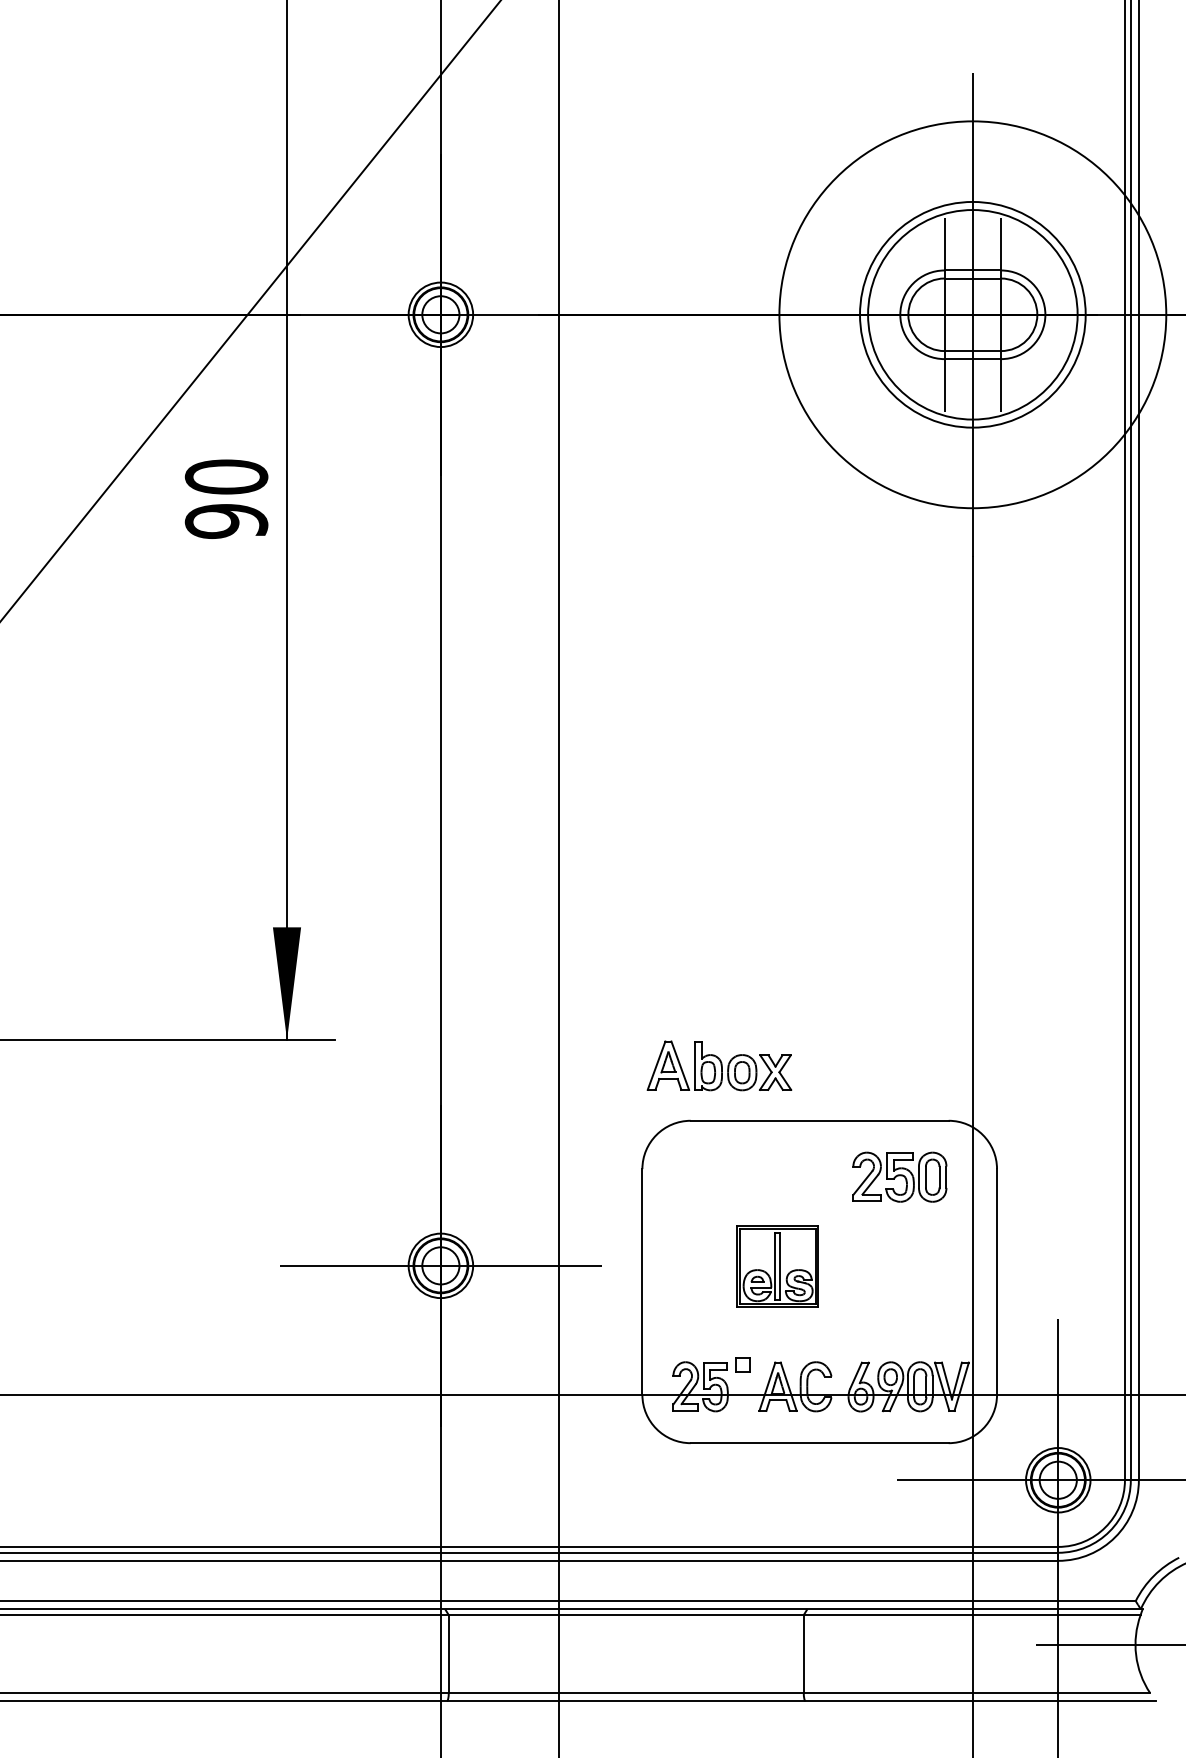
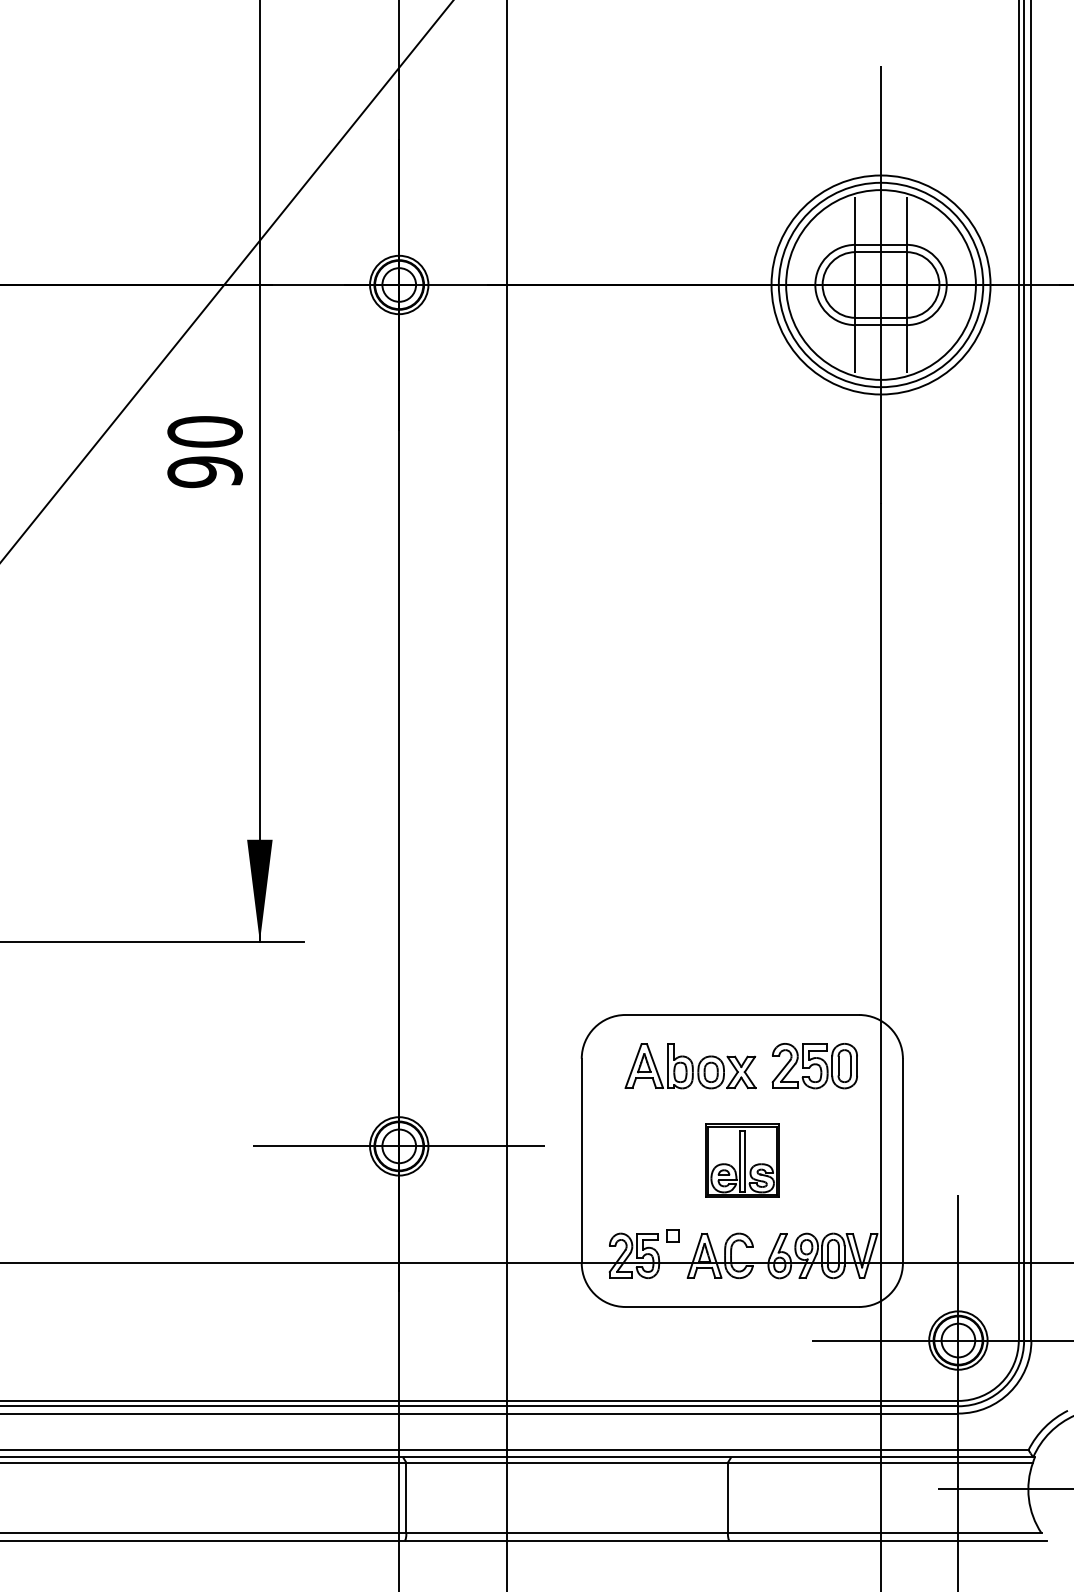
circle: (972, 314) -> (880, 284), size x0.62
part: (719, 1066) -> (690, 1066), moved
part: (777, 1265) -> (742, 1160), moved

